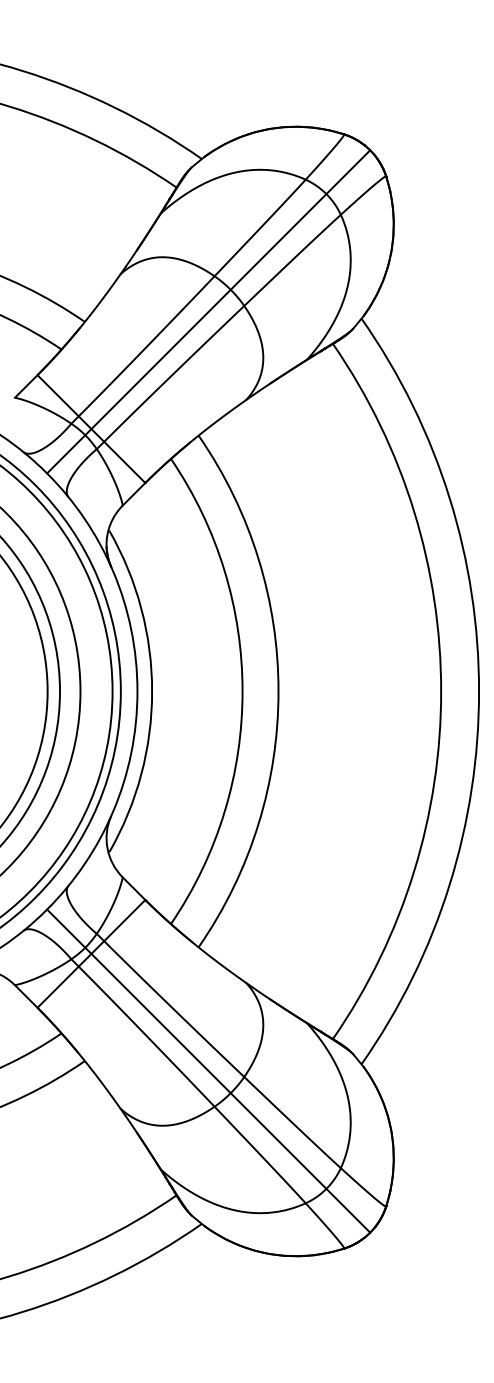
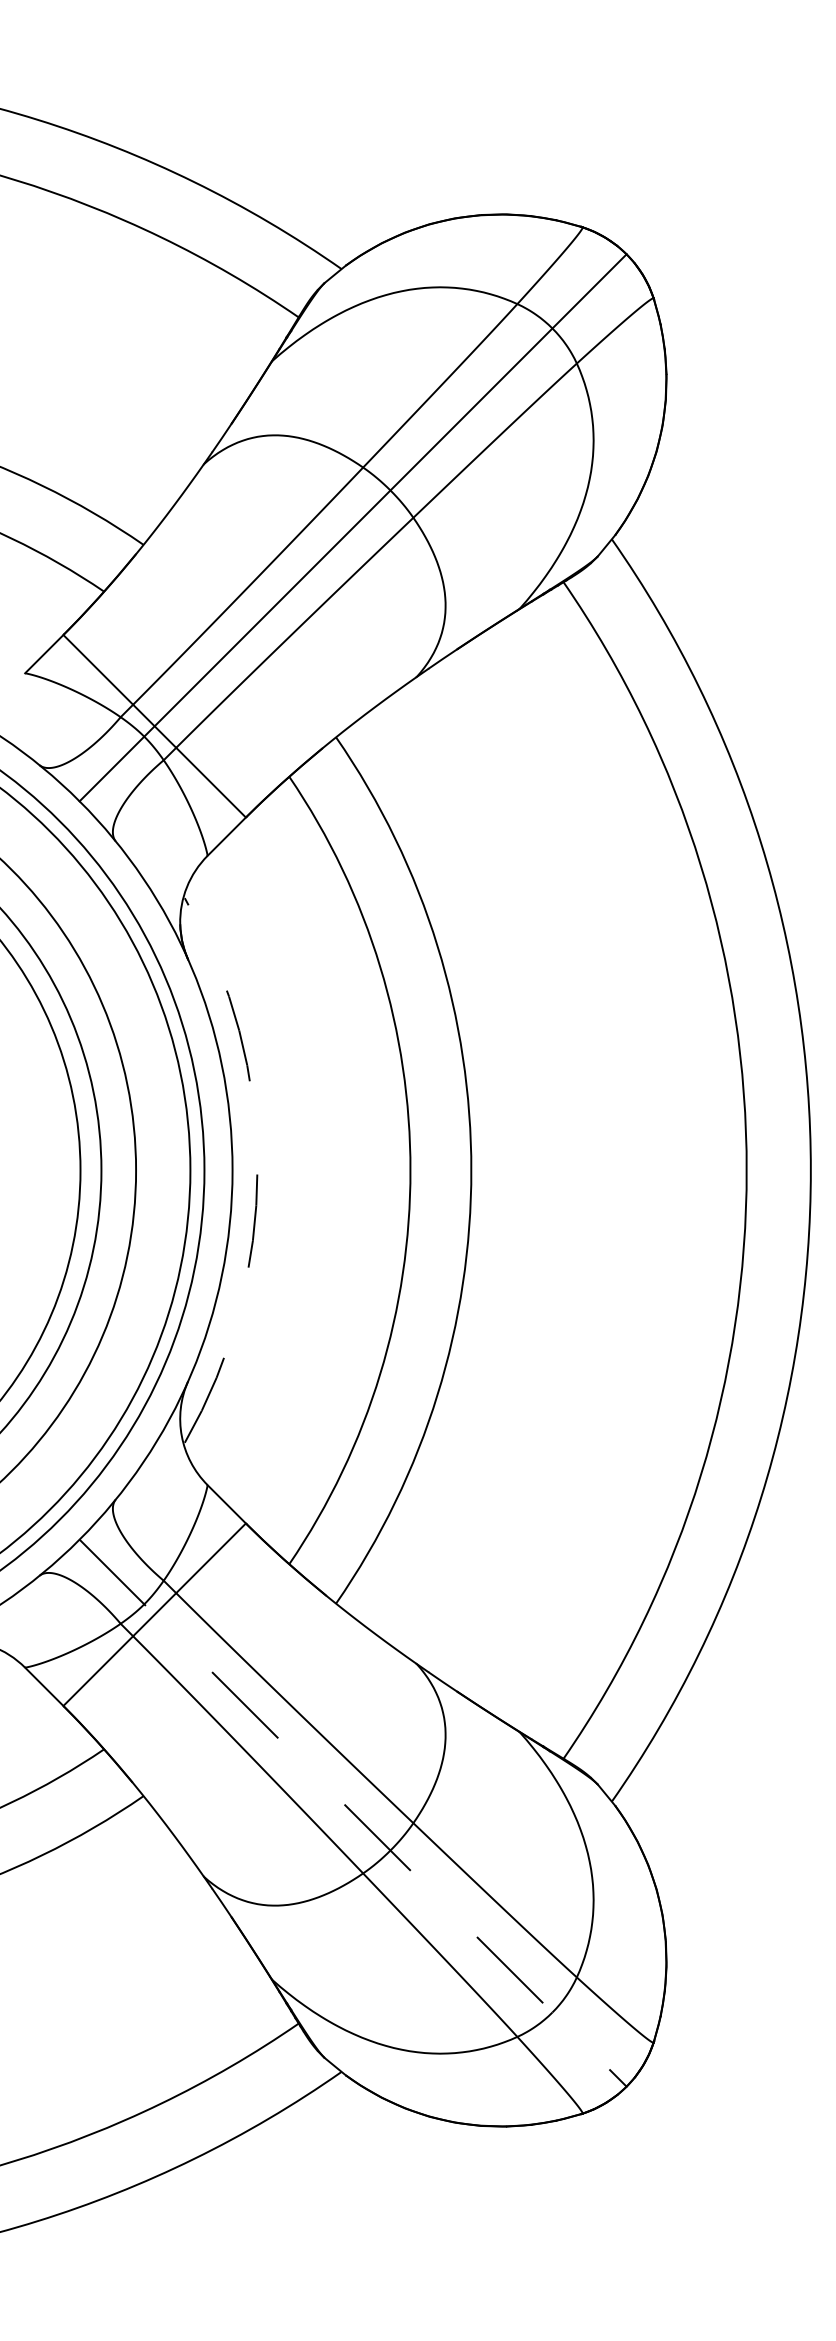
arc: (152, 691) -> (258, 1170), solid -> dashed
line: (209, 1071) -> (354, 1813), solid -> dashed

